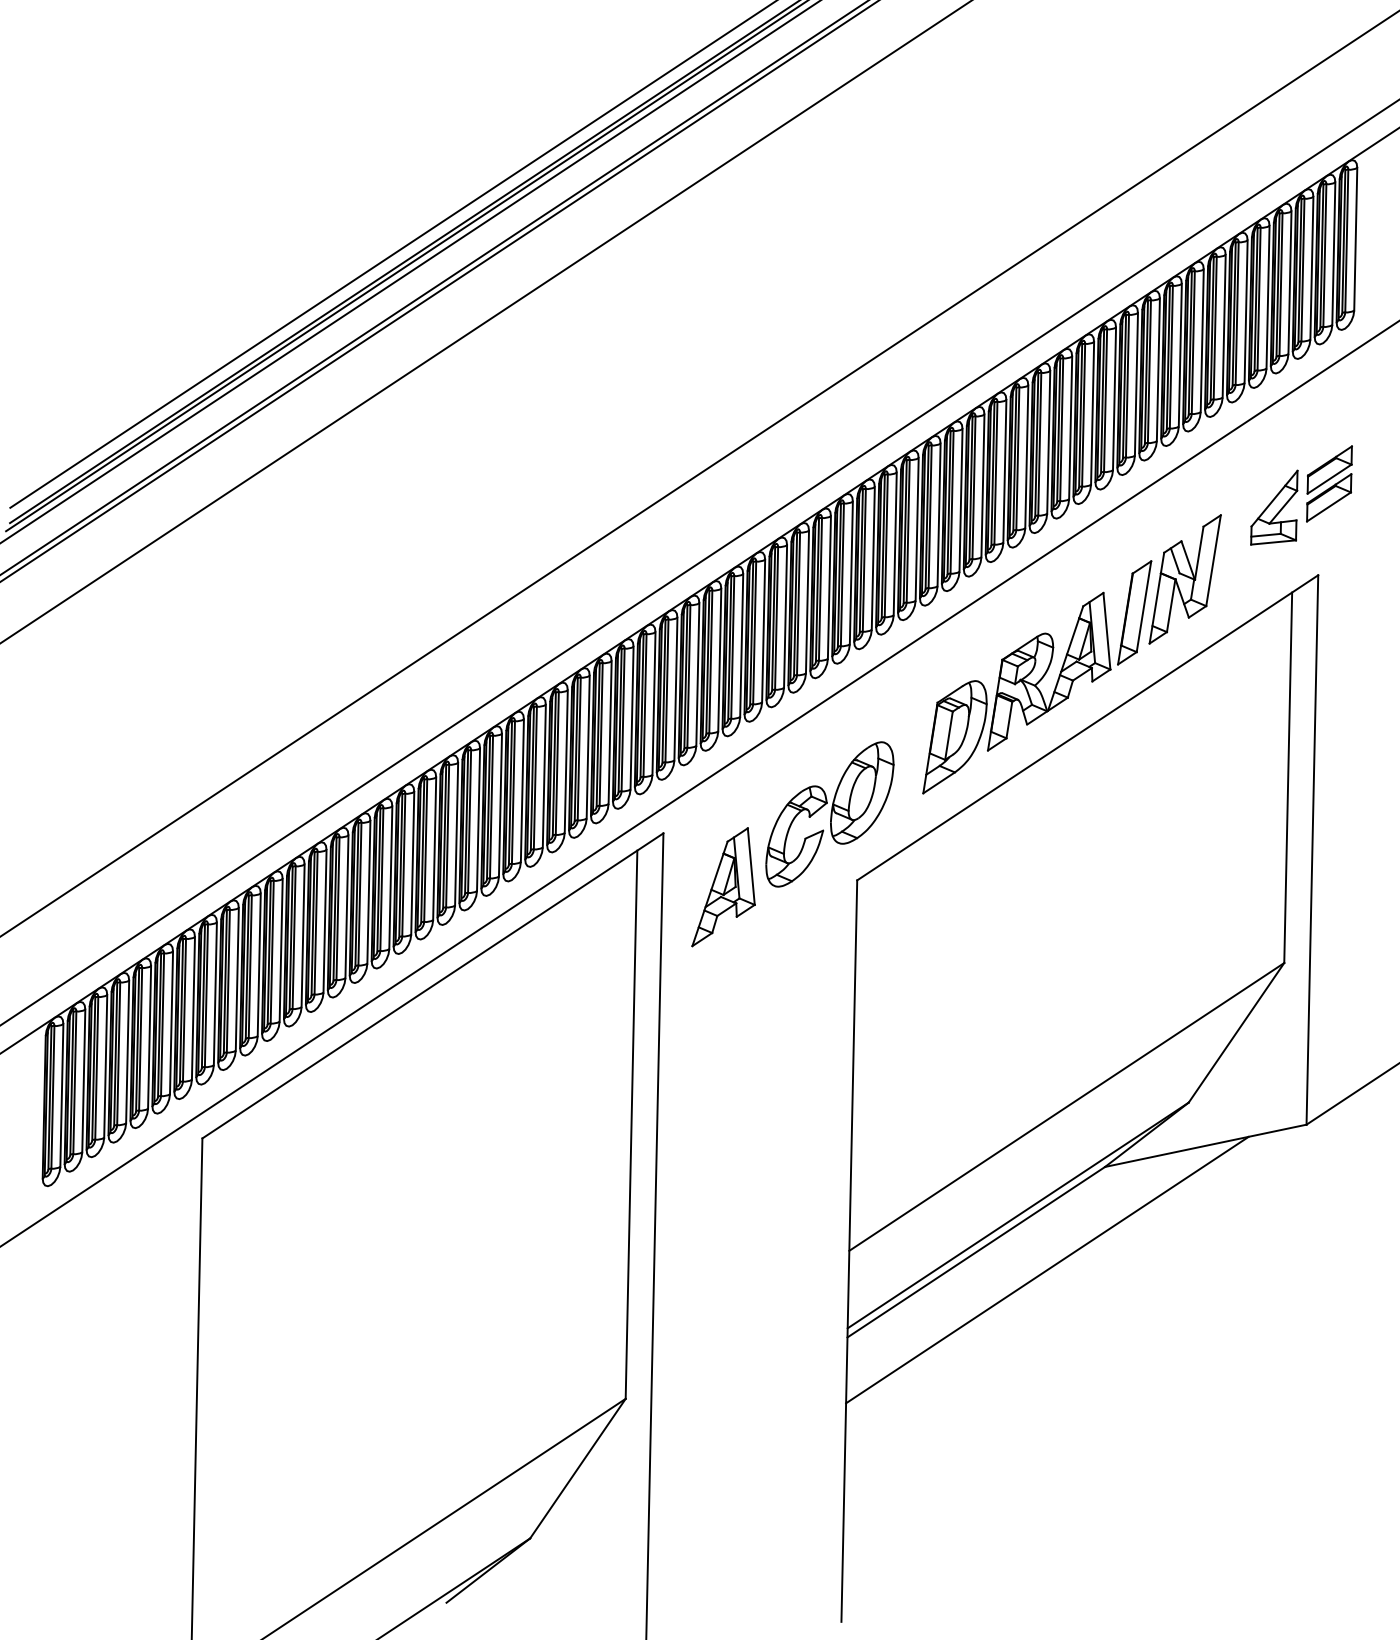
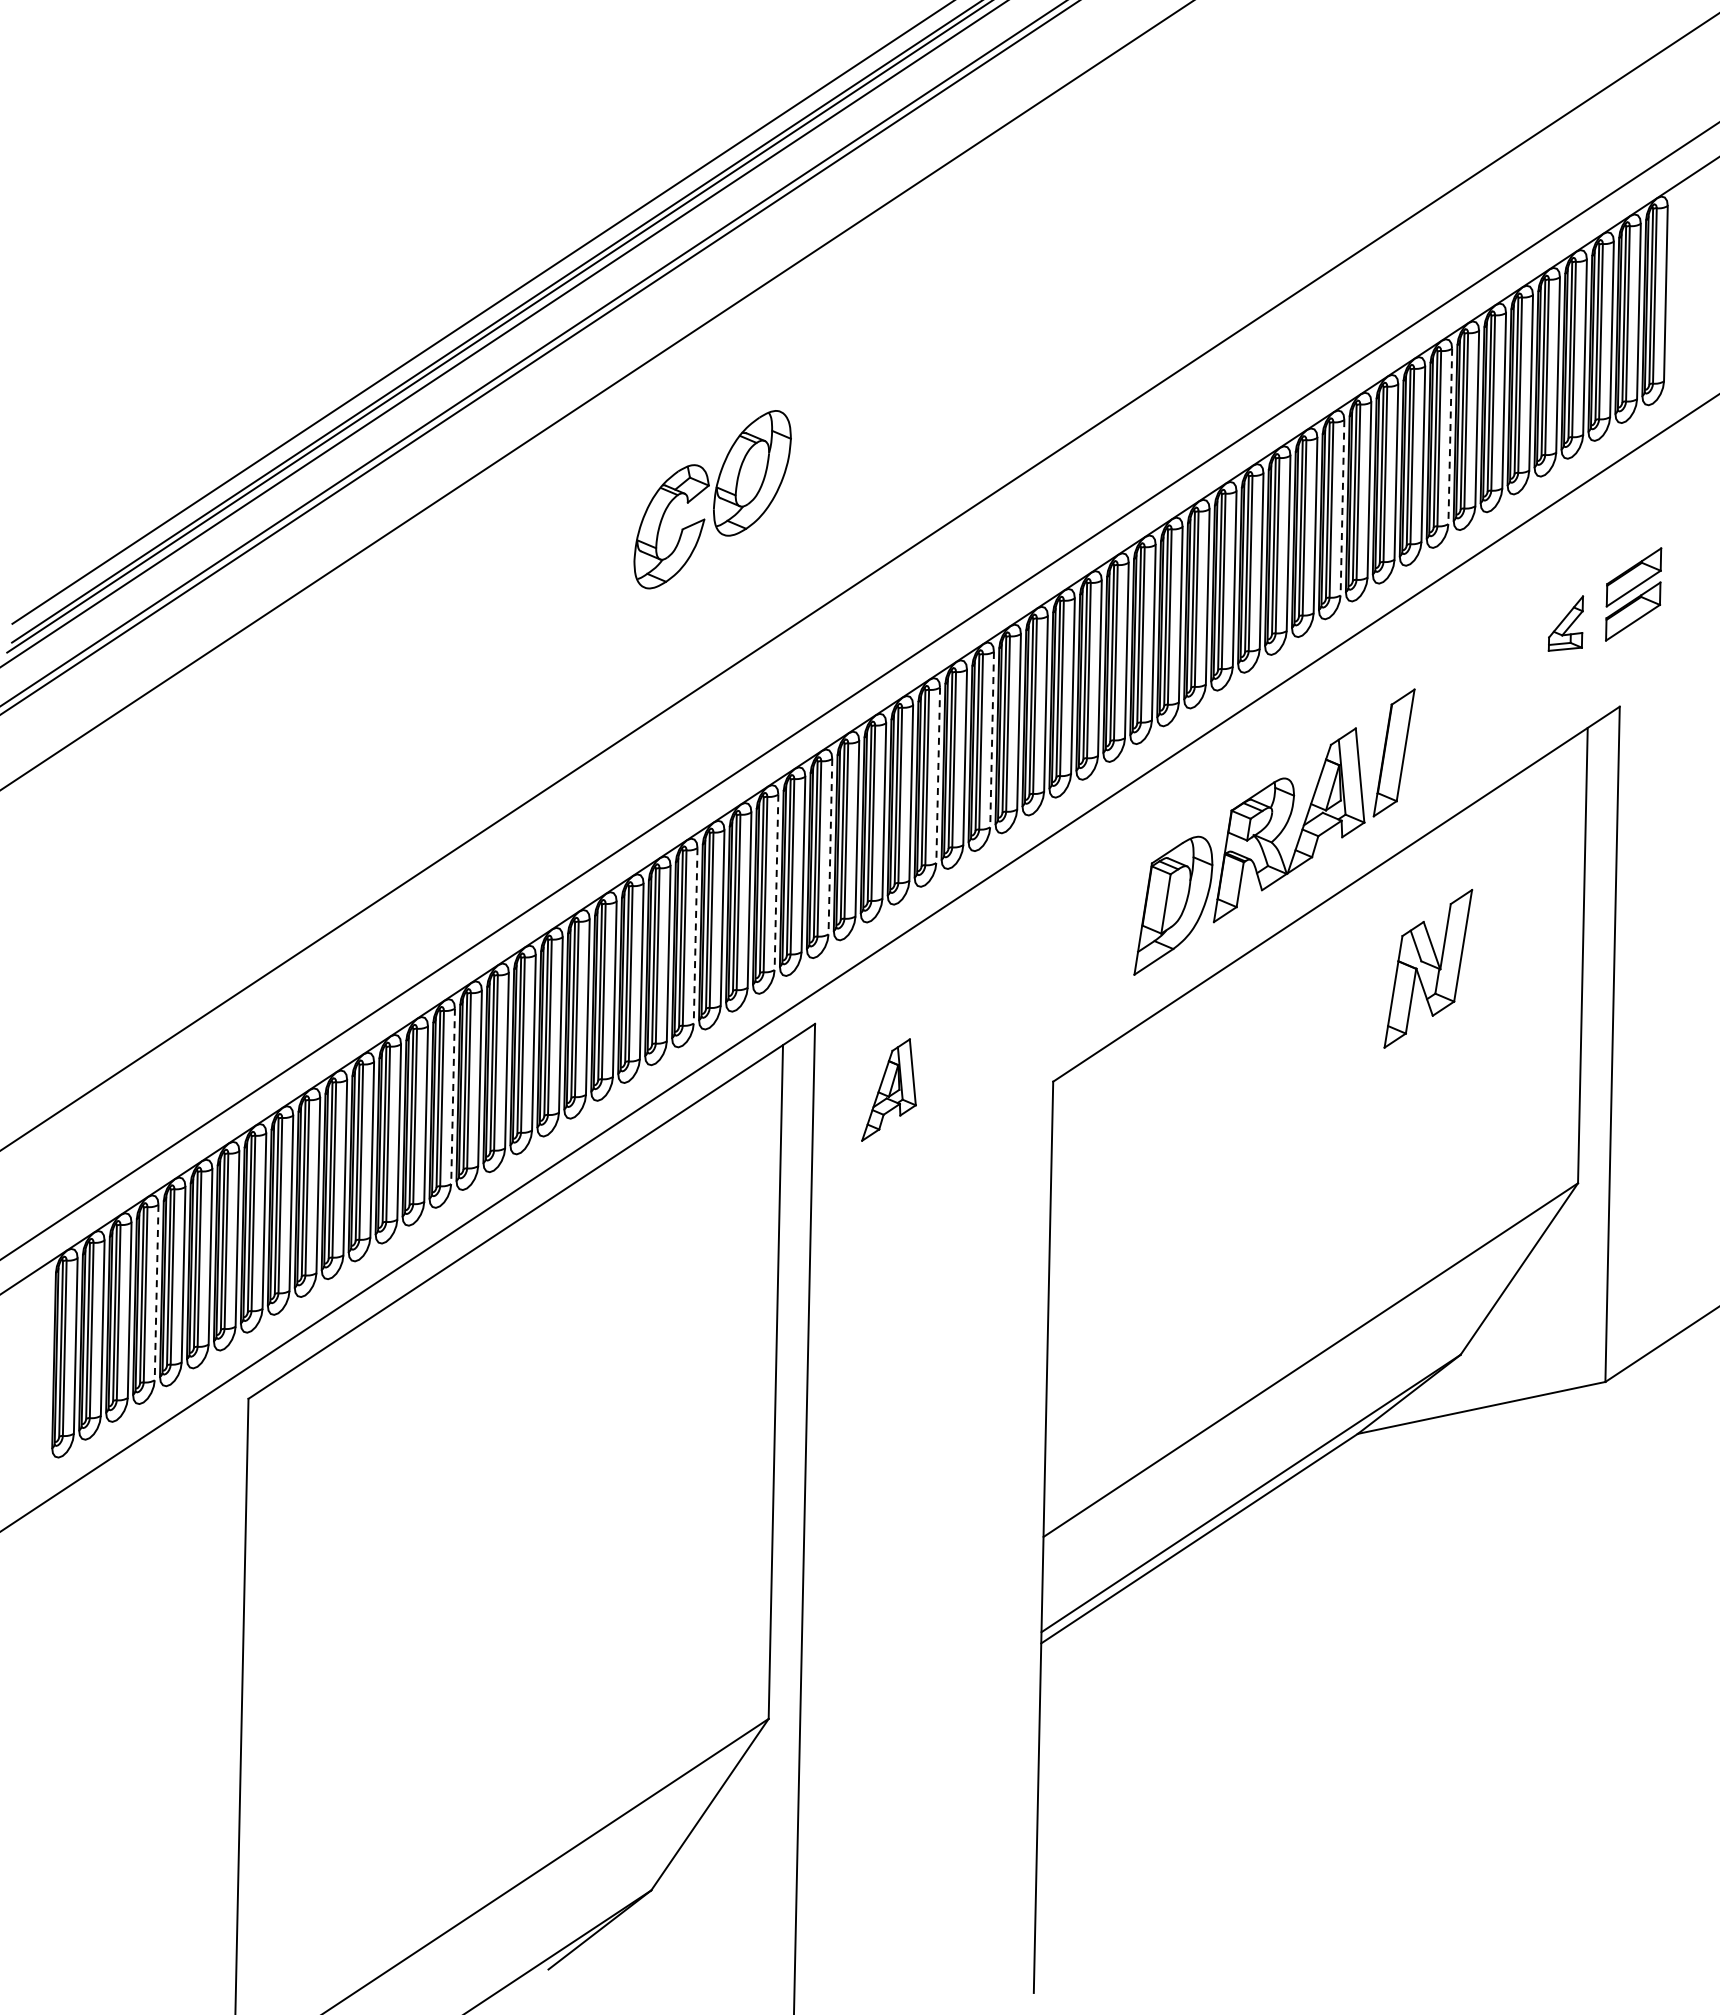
line: (1180, 355) -> (1450, 436), solid -> dashed
line: (1092, 413) -> (1342, 507), solid -> dashed
part: (1274, 507) -> (1565, 623), size x0.6
part: (1185, 579) -> (1428, 968), moved
line: (807, 601) -> (992, 739), solid -> dashed
line: (763, 631) -> (938, 775), solid -> dashed
line: (675, 688) -> (830, 846), solid -> dashed
line: (632, 718) -> (776, 882), solid -> dashed
line: (566, 761) -> (695, 935), solid -> dashed
part: (829, 814) -> (712, 499), moved
part: (723, 886) -> (888, 1089), size x0.7
line: (369, 892) -> (453, 1096), solid -> dashed
line: (127, 1051) -> (156, 1292), solid -> dashed
line: (1047, 1269) -> (1286, 1560), removed

